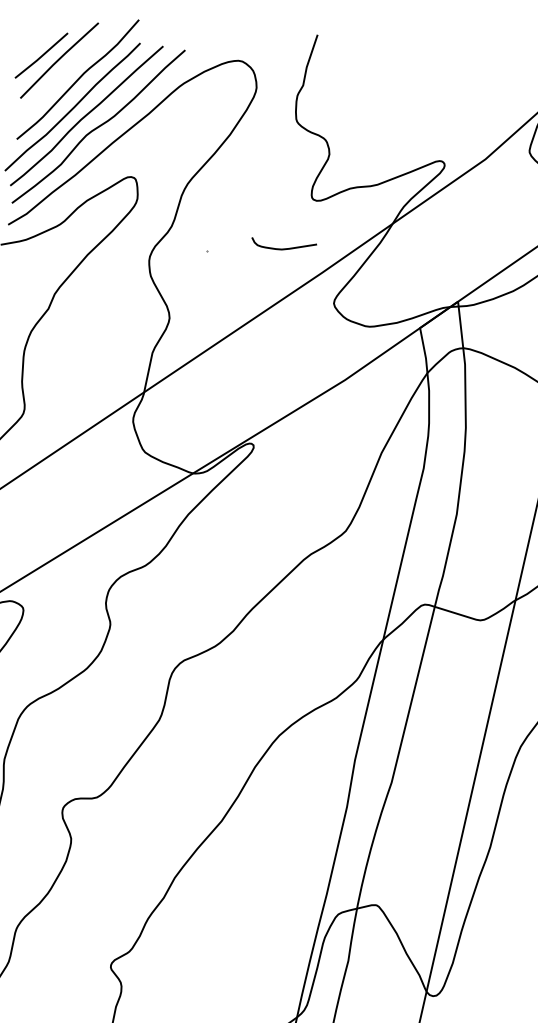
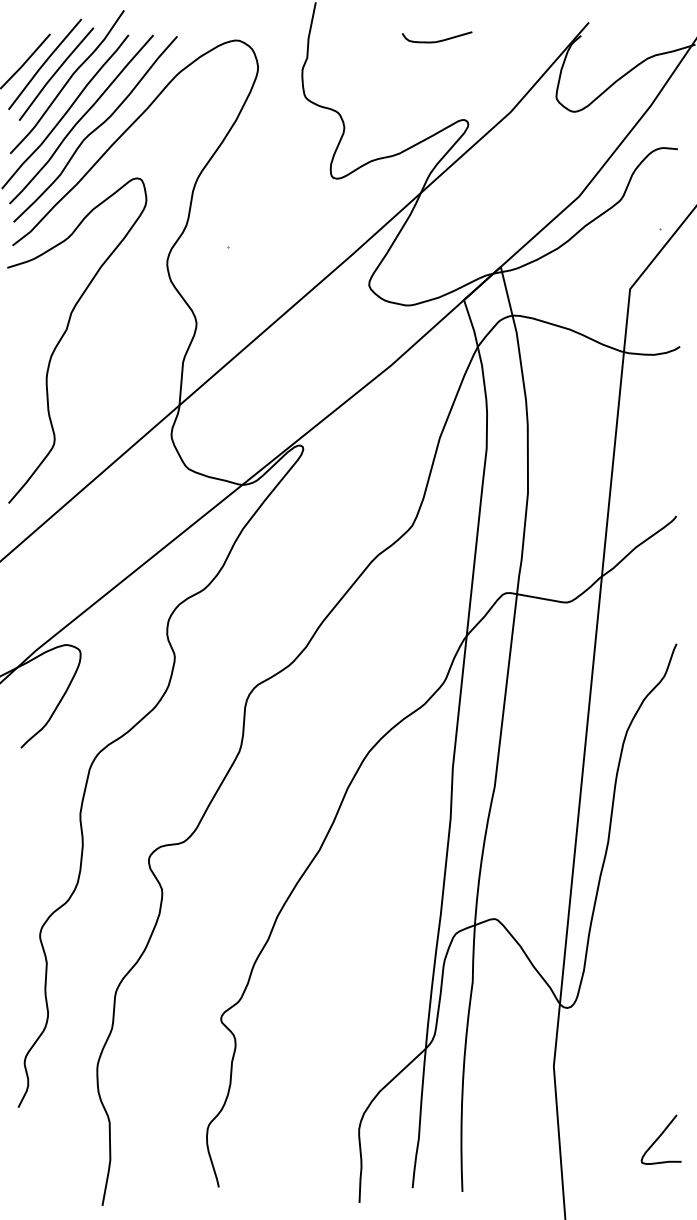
line: (69, 70) -> (56, 73), added
curve: (283, 248) -> (437, 40), moved

